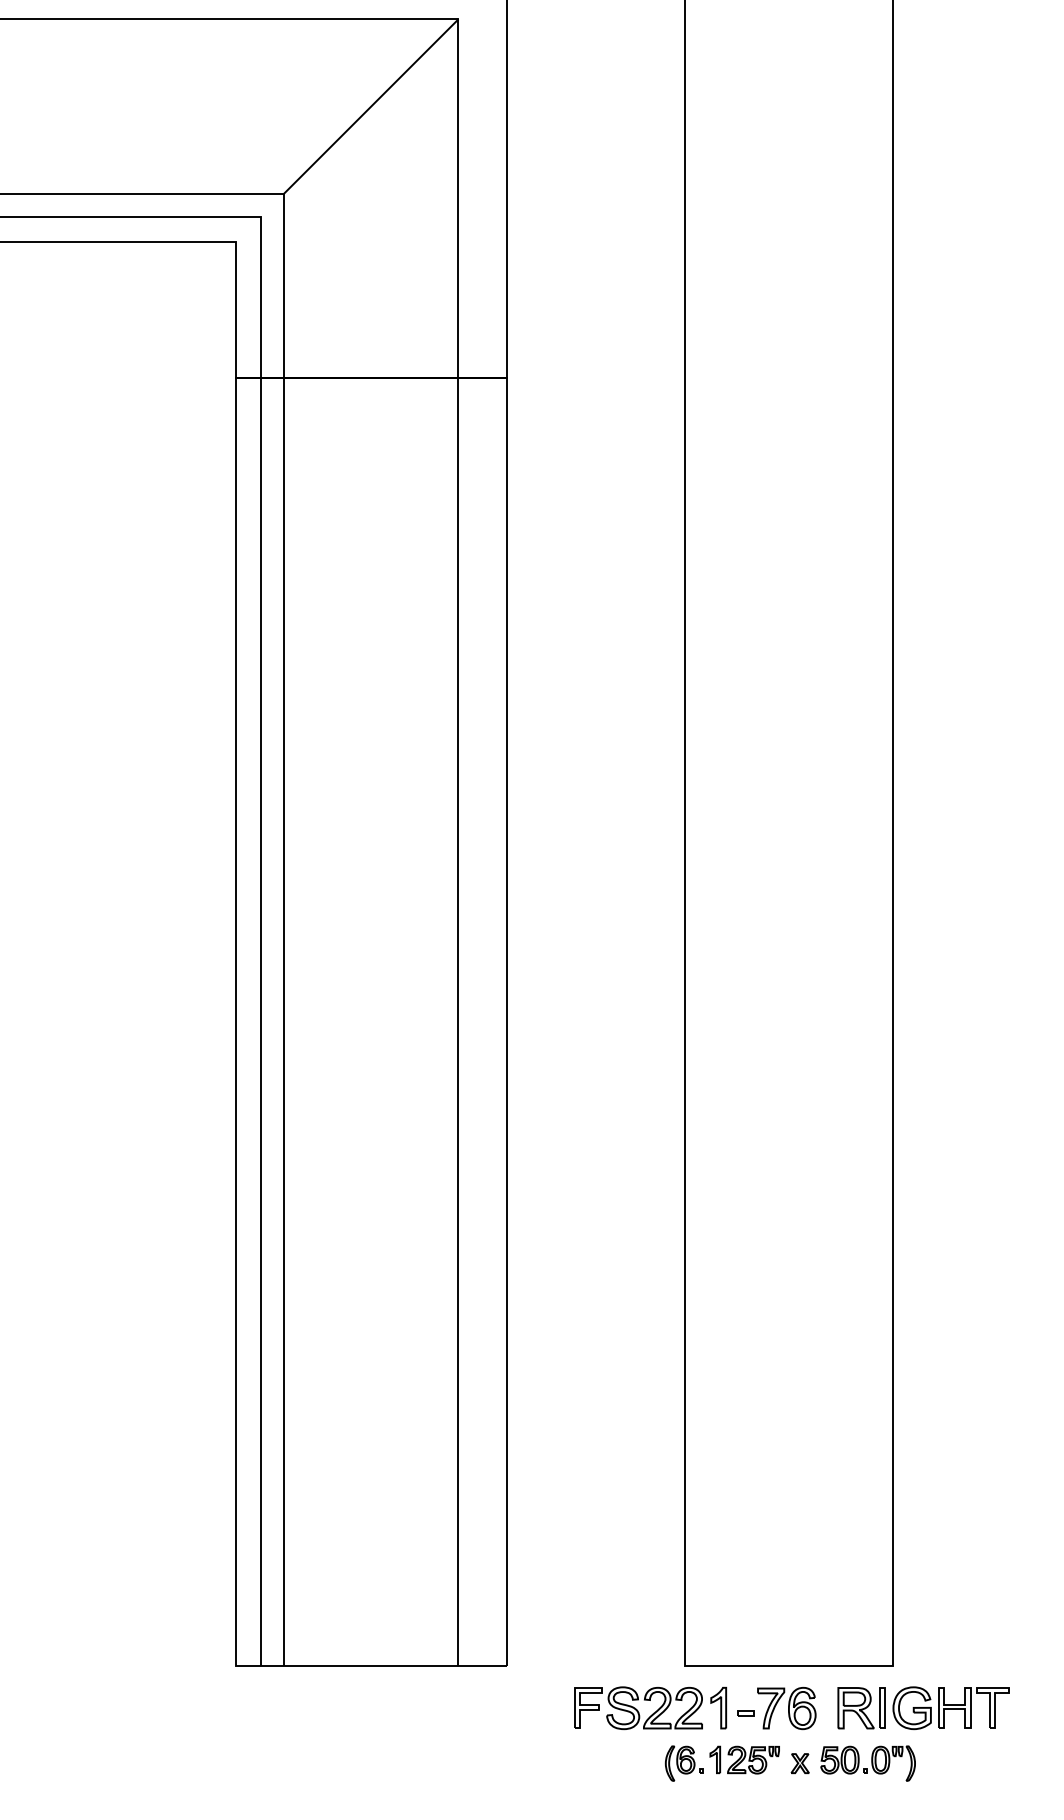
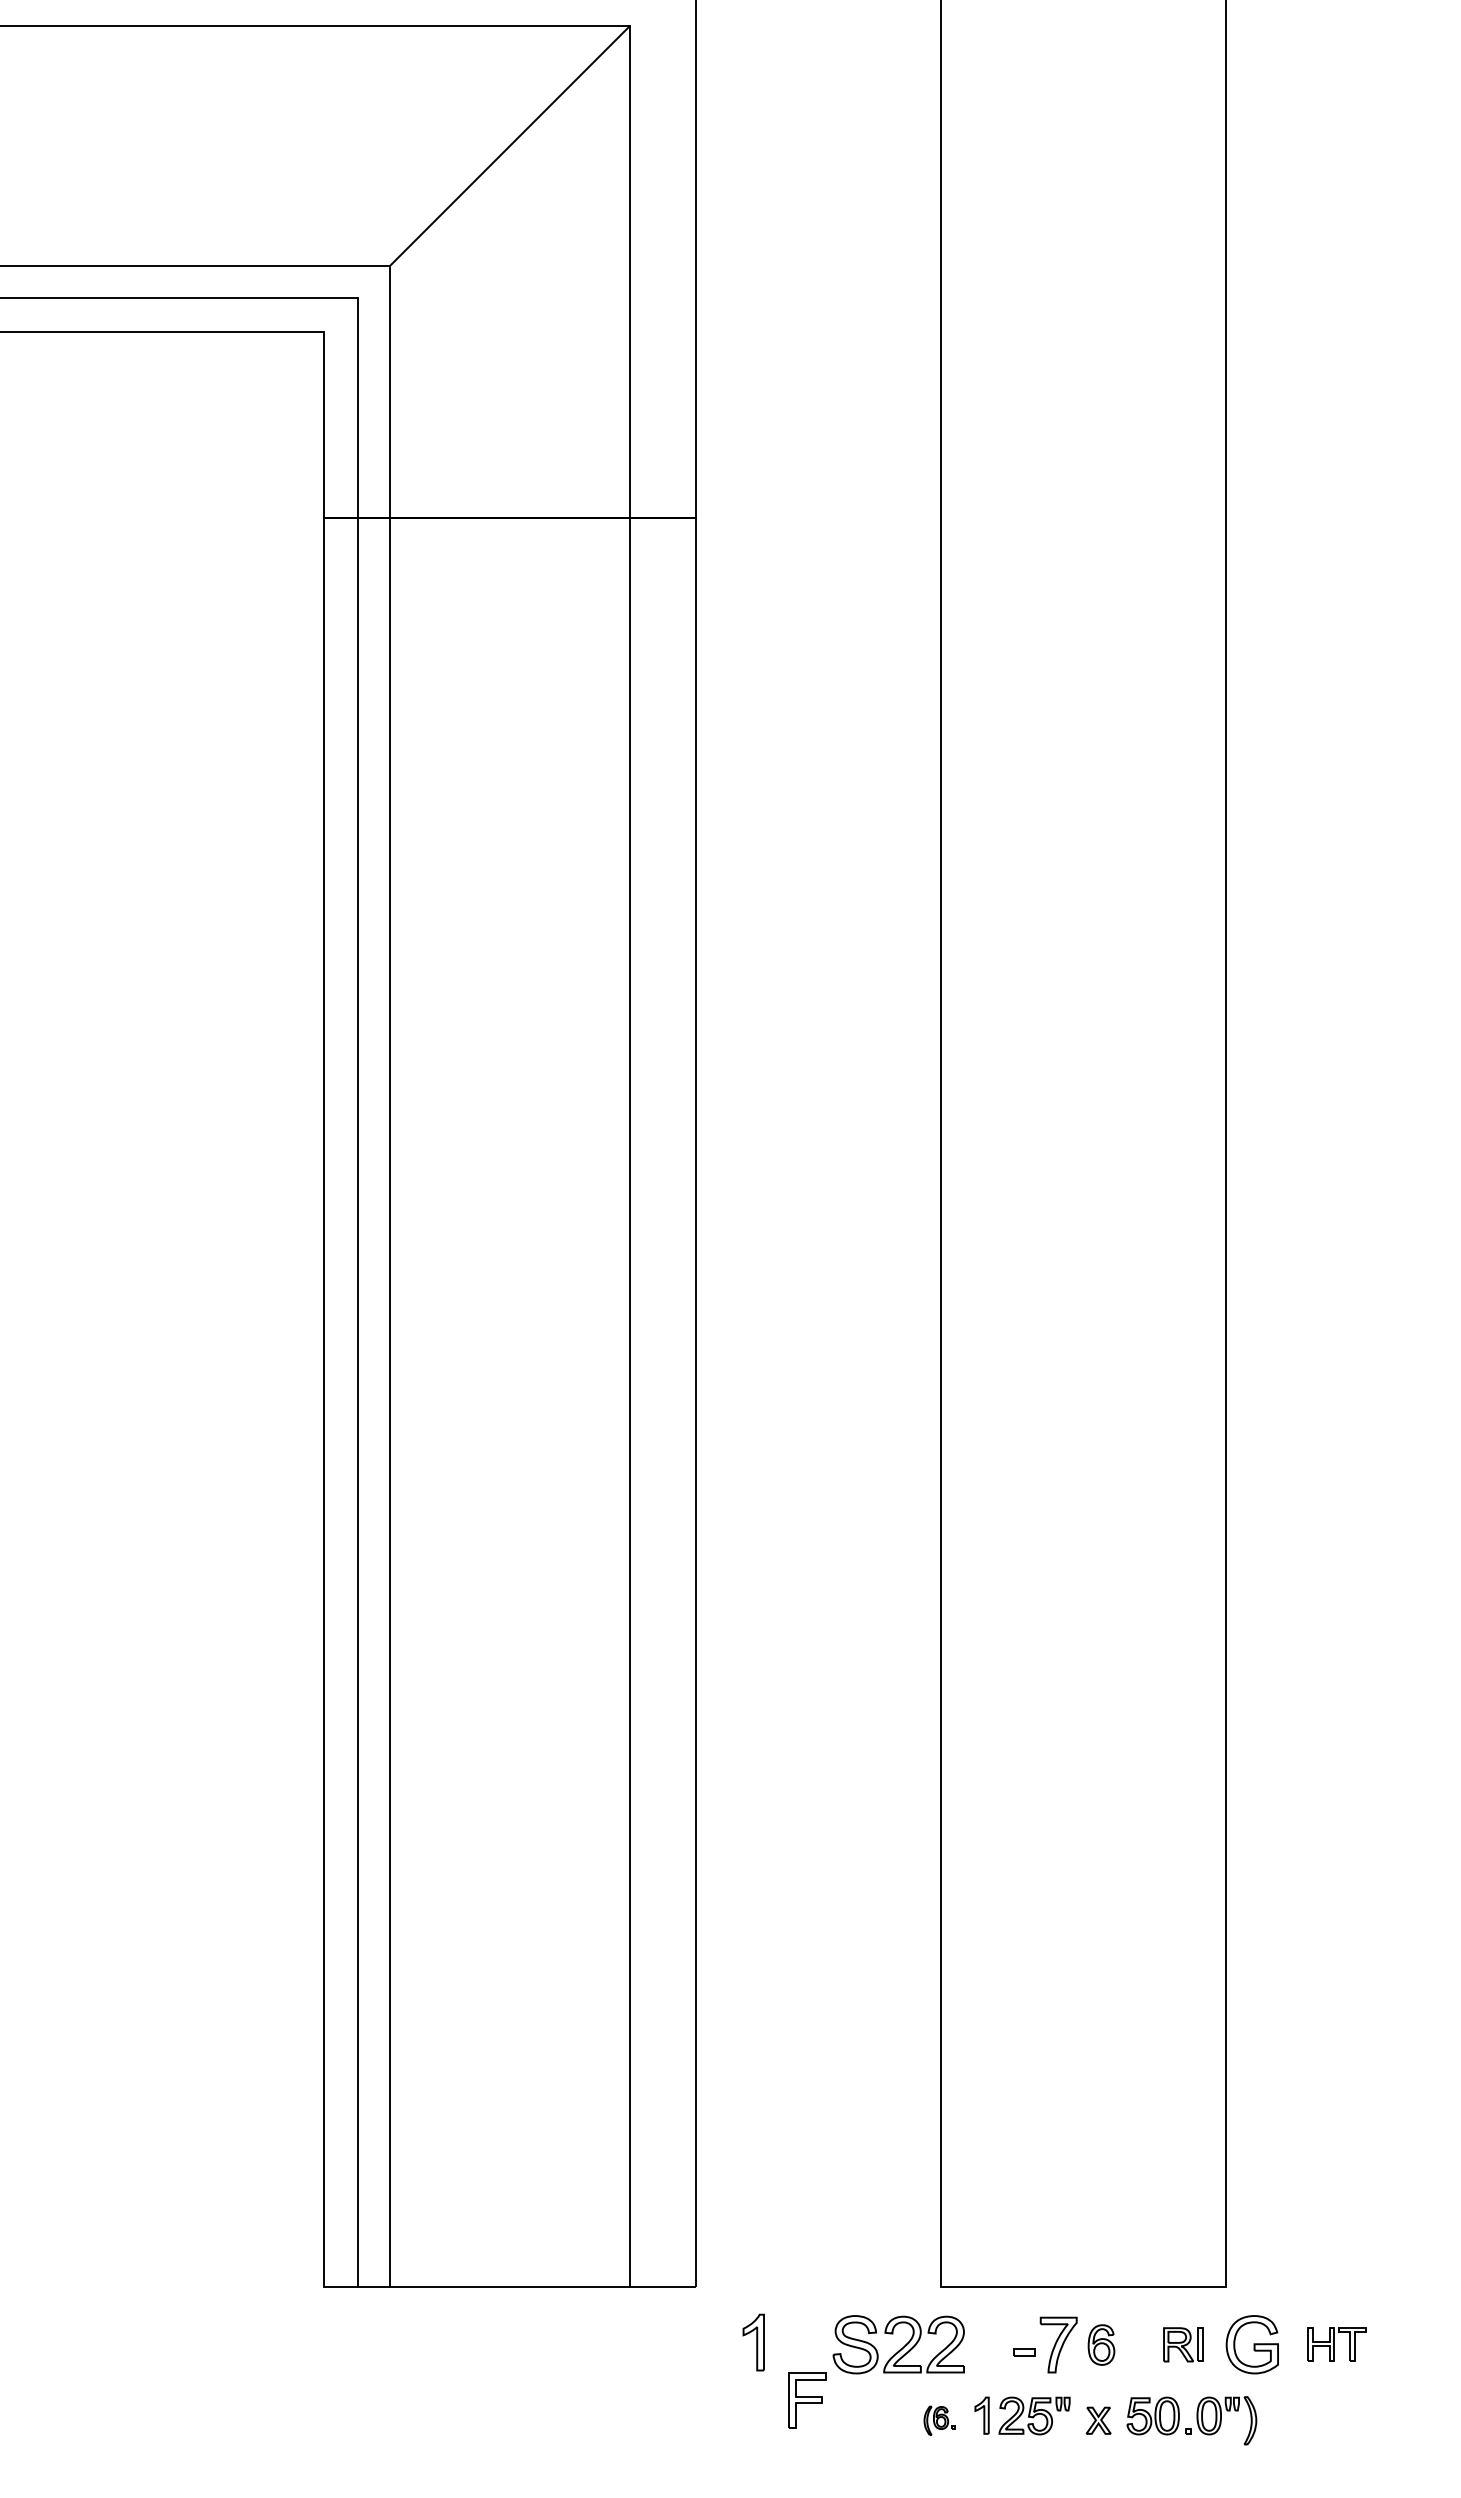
part: (588, 1708) -> (807, 2400), moved
part: (718, 1708) -> (753, 2342), moved
part: (802, 1708) -> (1101, 2344), size x0.7
part: (862, 1708) -> (1183, 2344), size x0.6
part: (973, 1708) -> (1336, 2344), size x0.6
part: (684, 1763) -> (939, 2420), size x0.6

